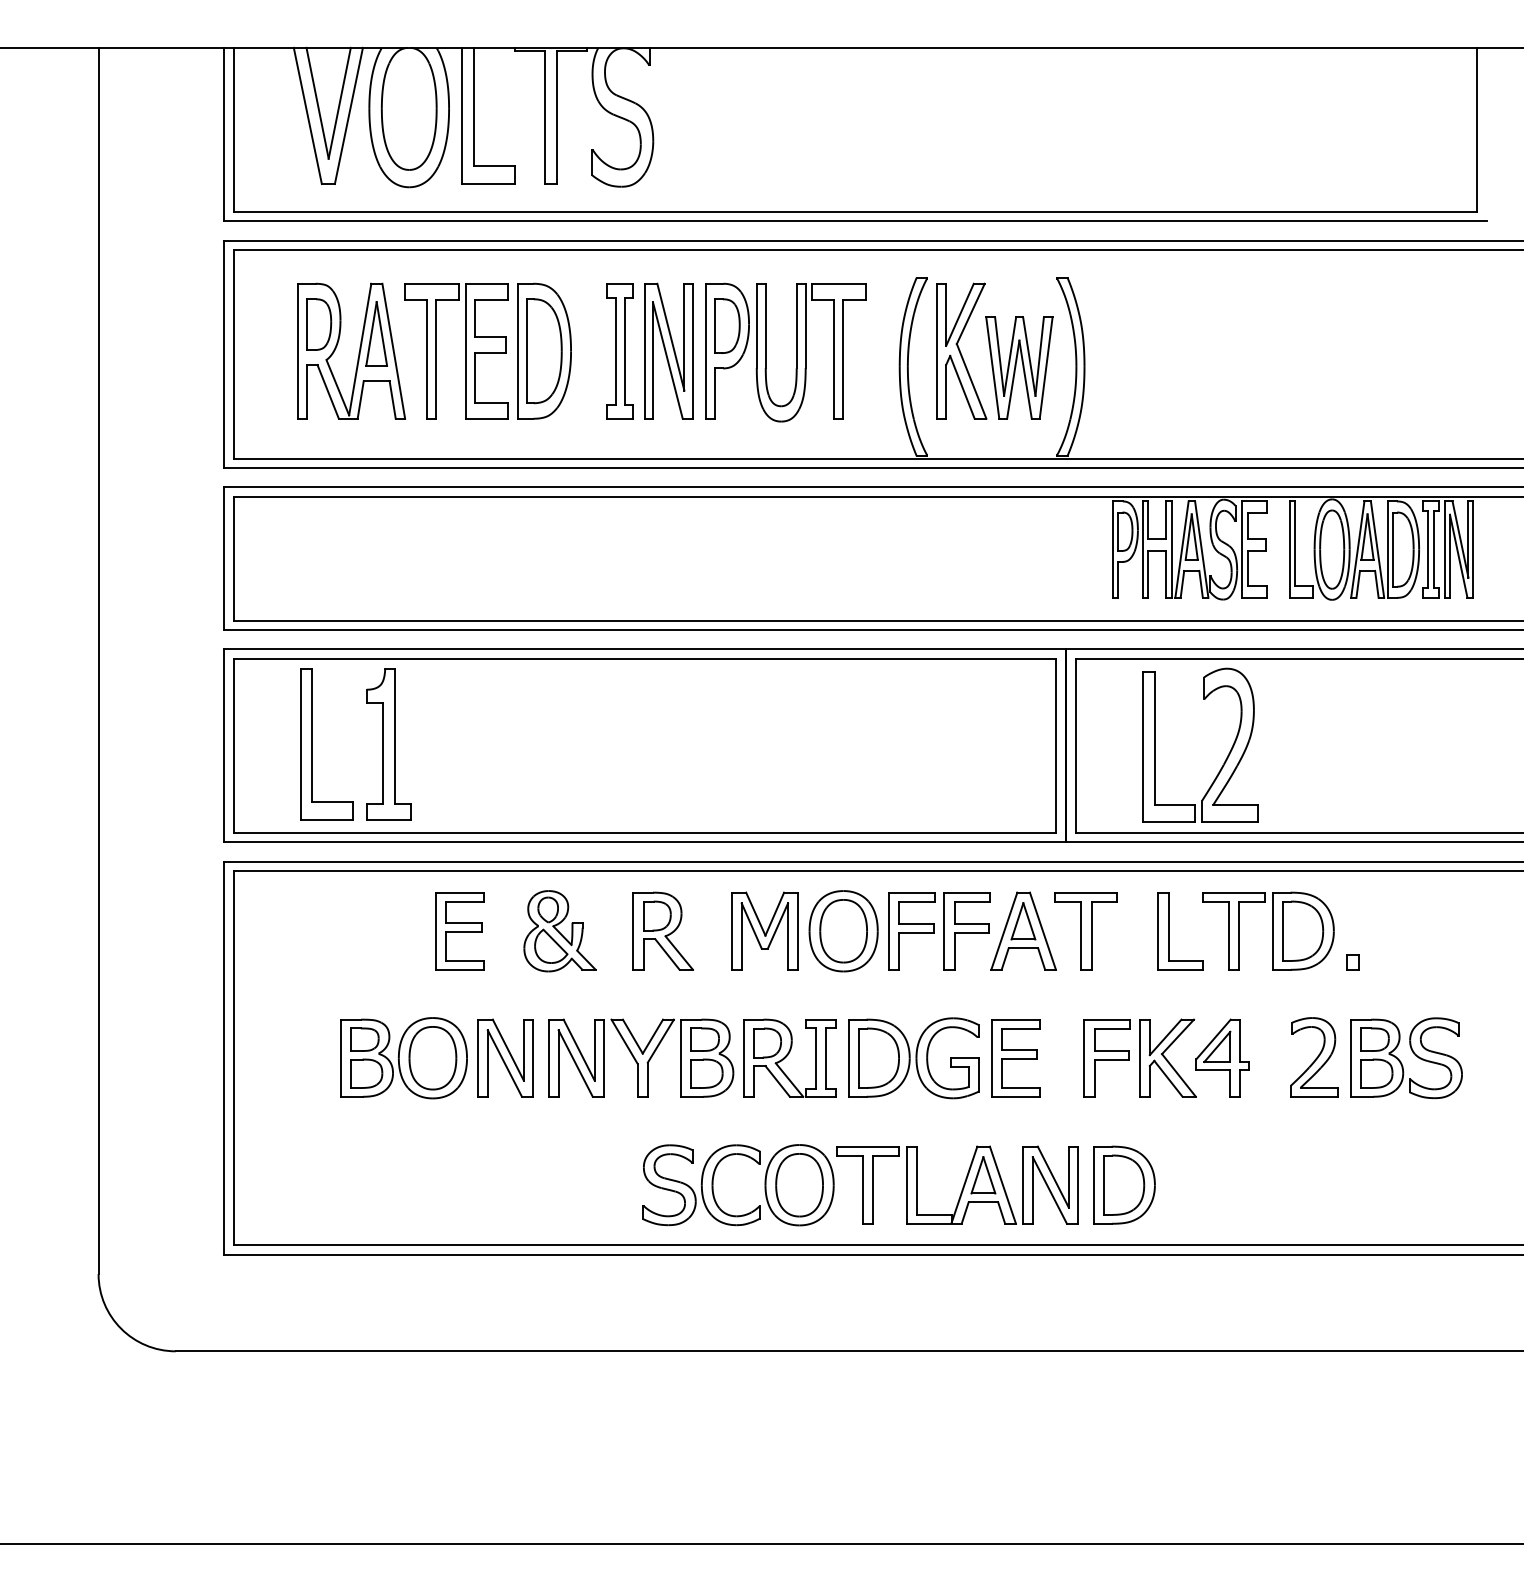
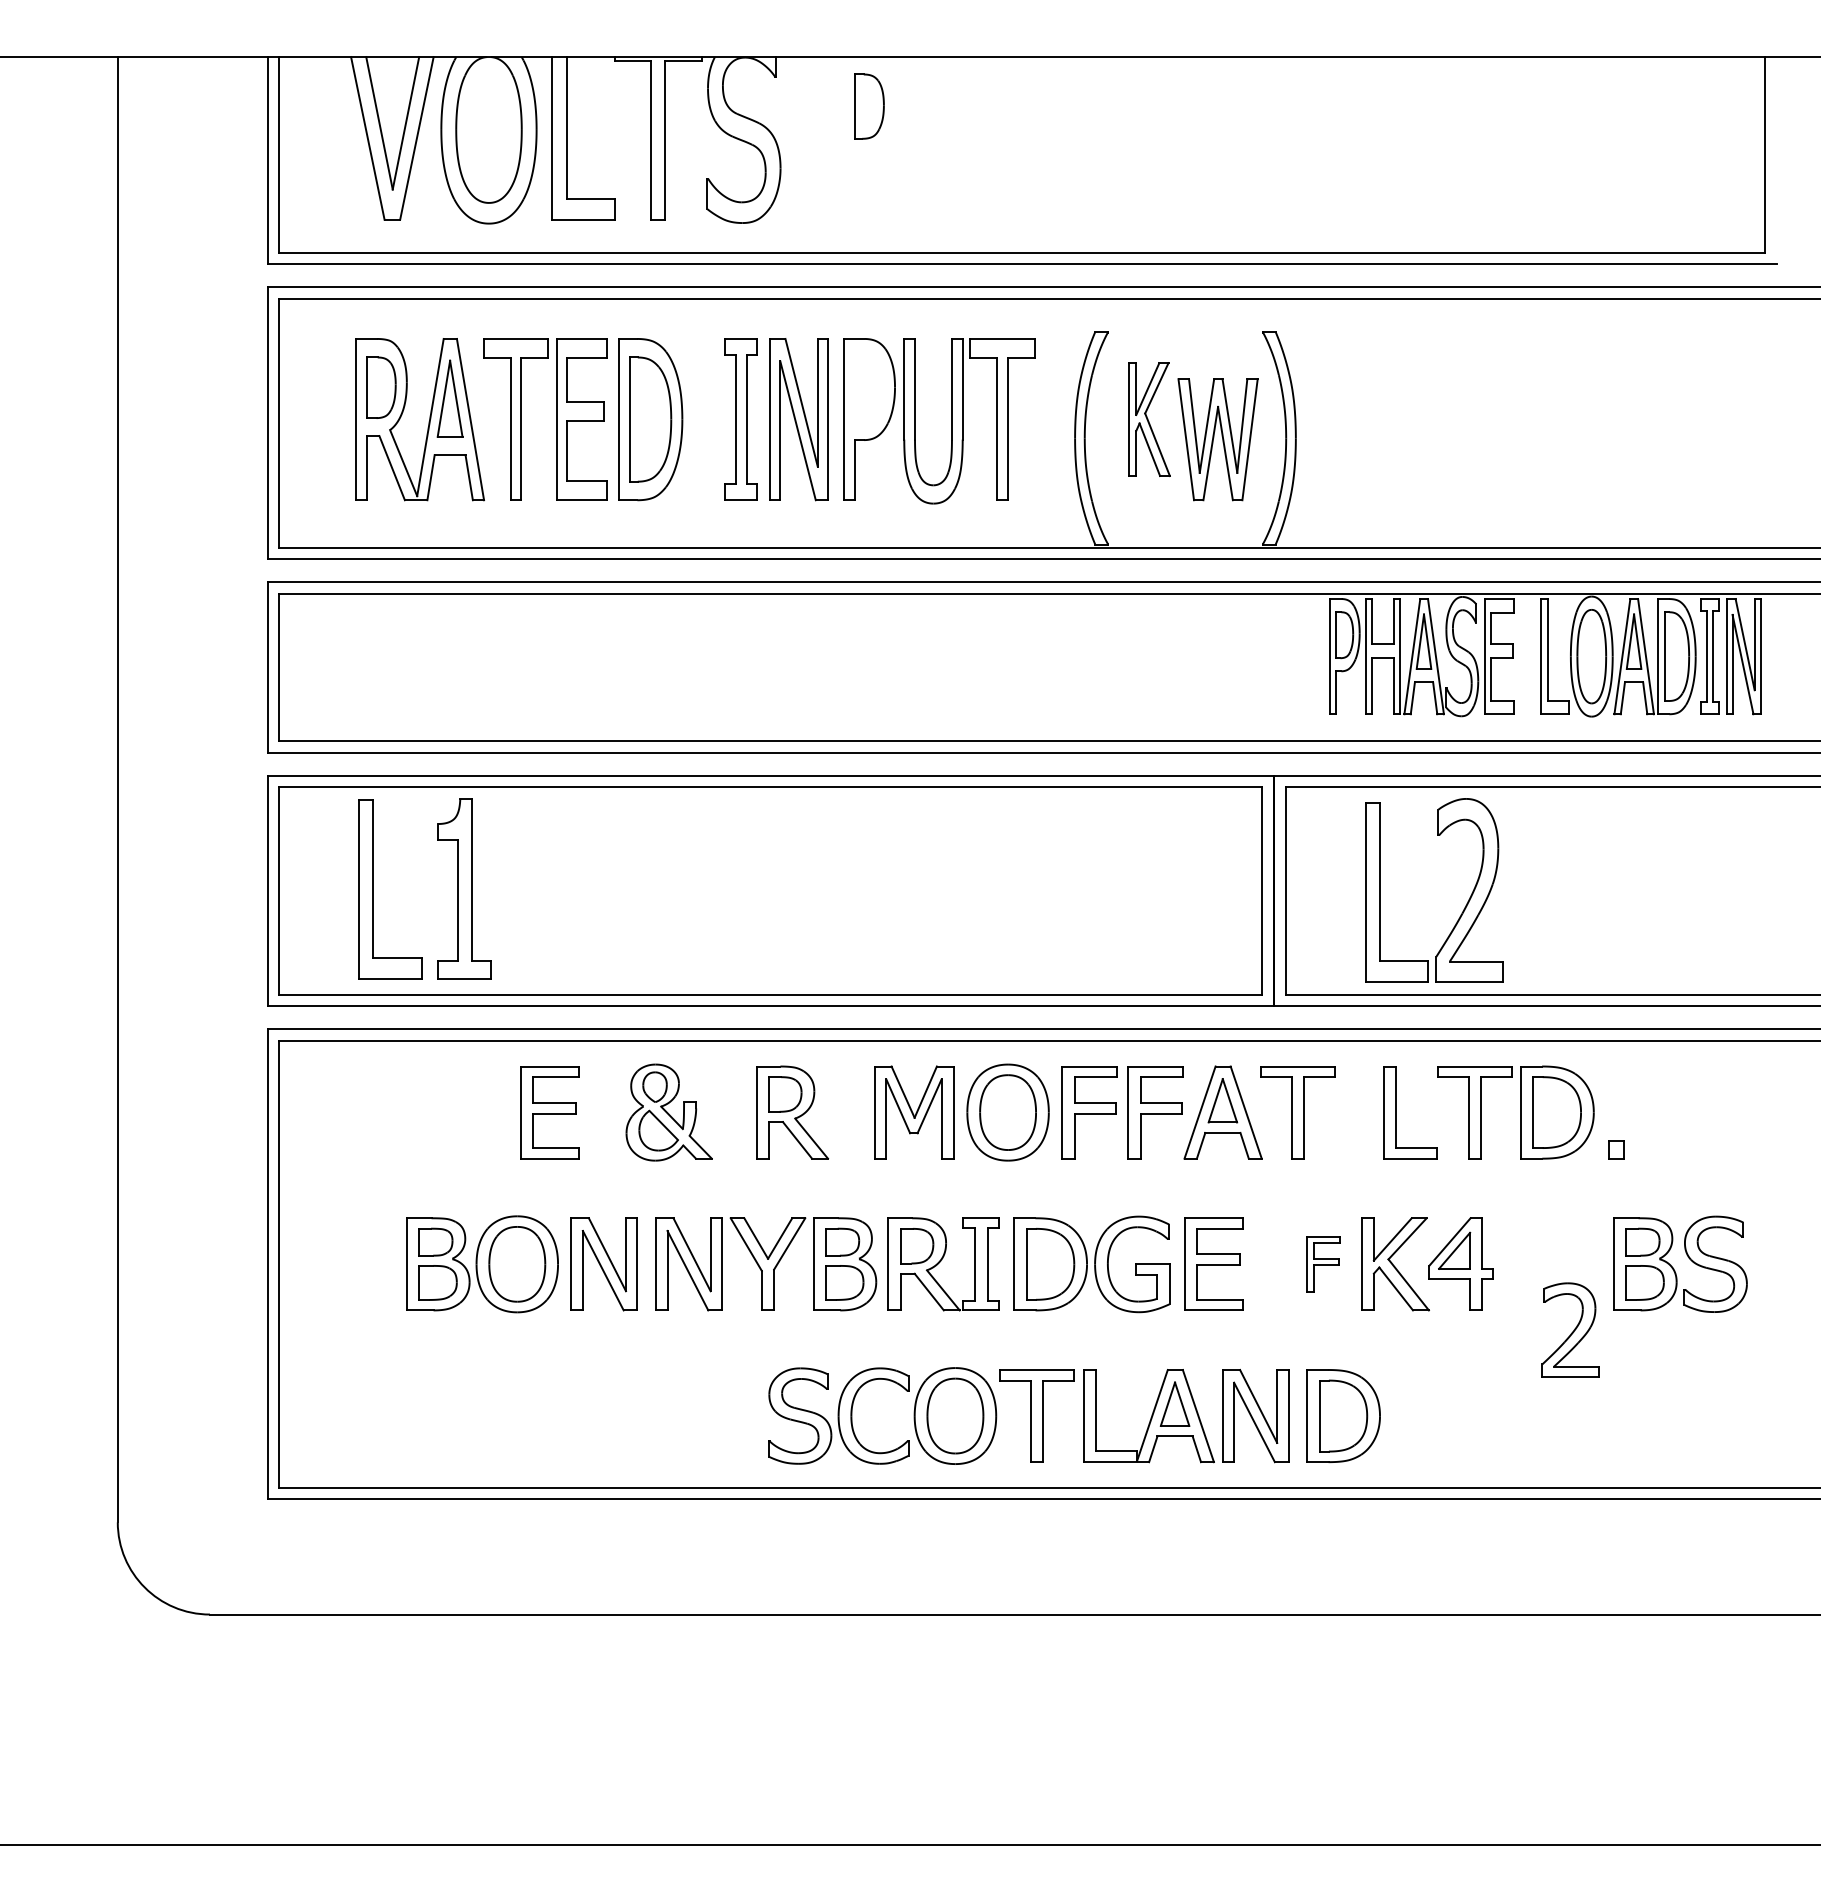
part: (727, 326) -> (869, 106), moved
part: (962, 351) -> (1149, 419), size x0.7
part: (1314, 1056) -> (1570, 1329), moved
part: (1107, 1057) -> (1323, 1263), size x0.6

